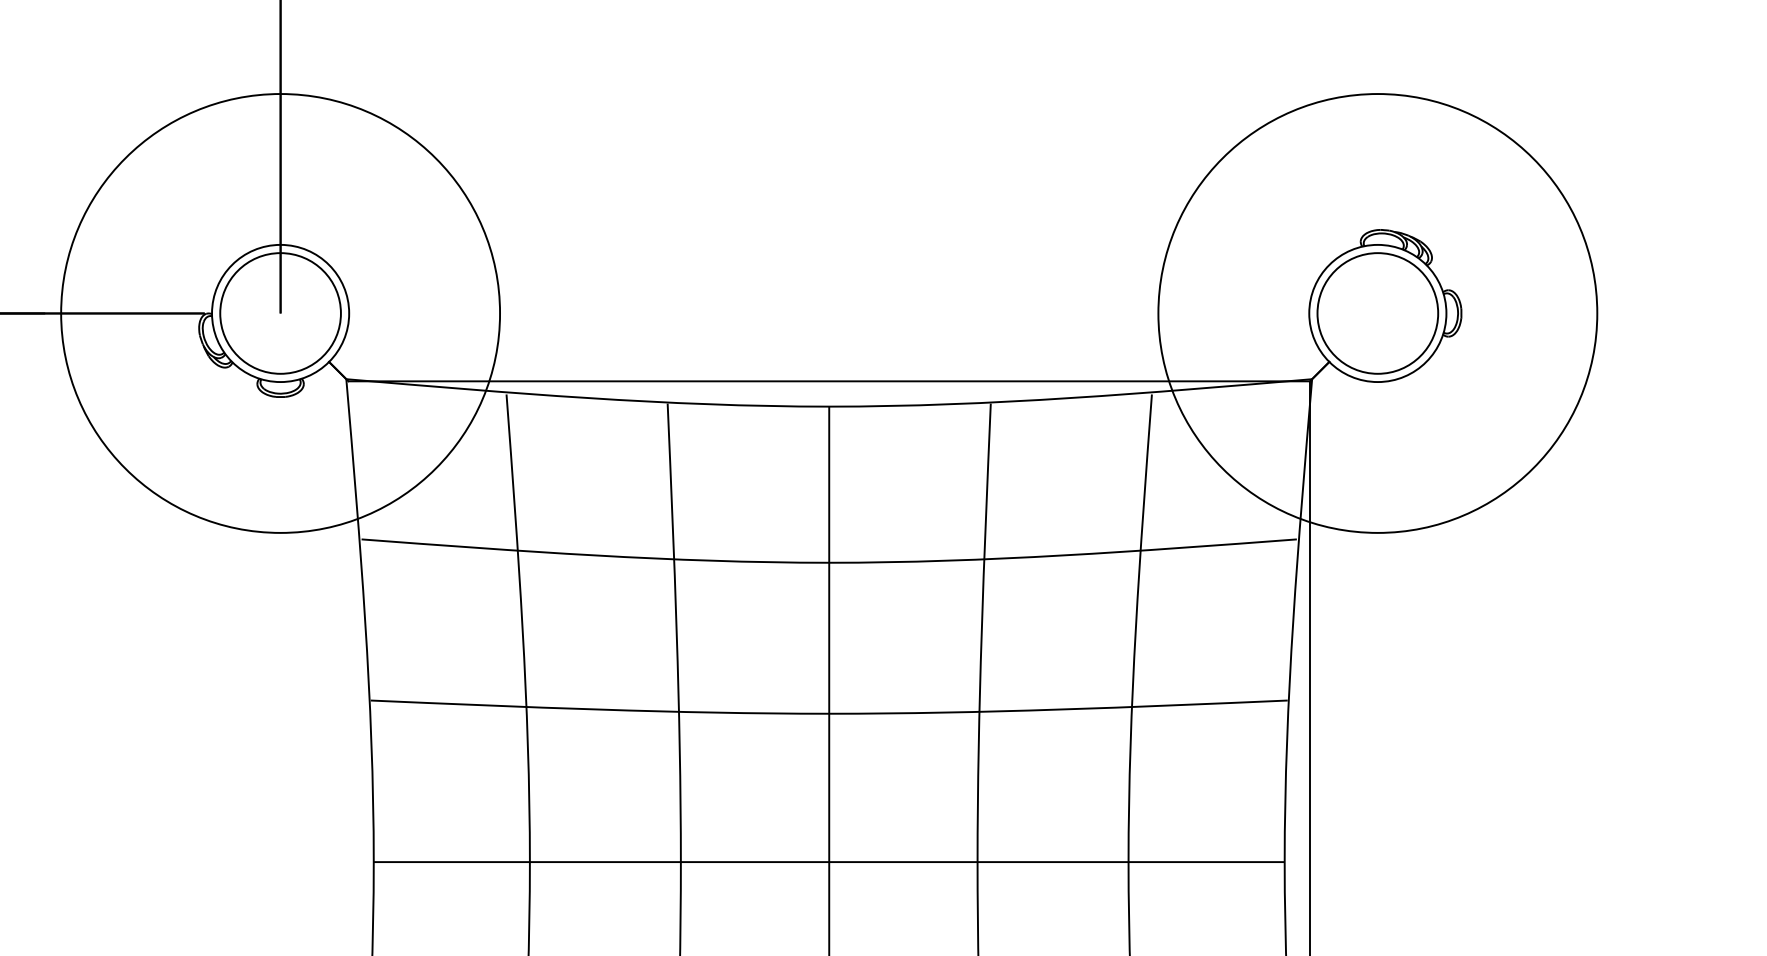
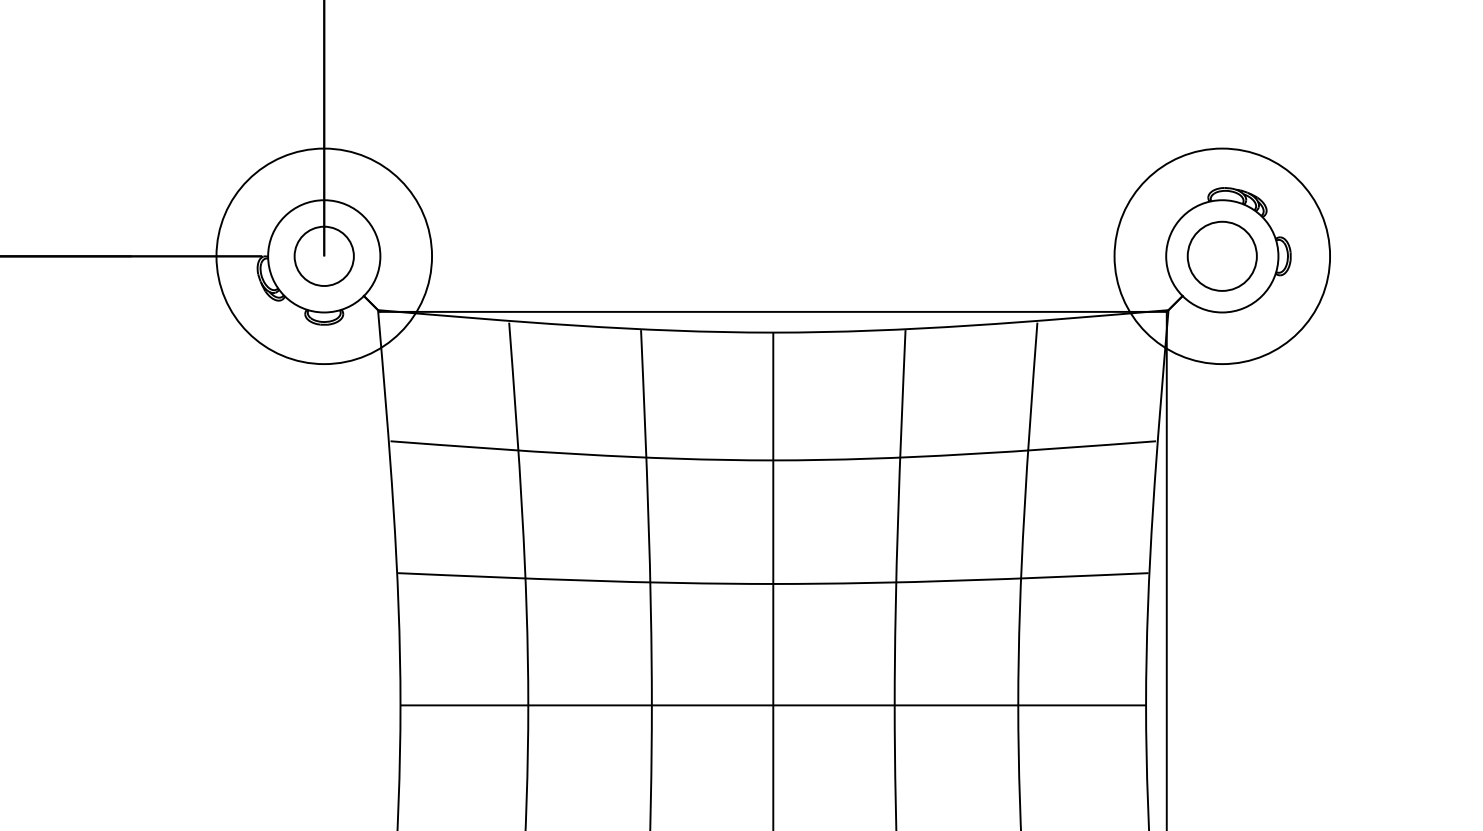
circle: (279, 312) -> (323, 255), size x0.6
circle: (279, 312) -> (323, 255), size x0.6
circle: (1376, 312) -> (1221, 255), size x0.6
circle: (1376, 312) -> (1221, 255), size x0.7

